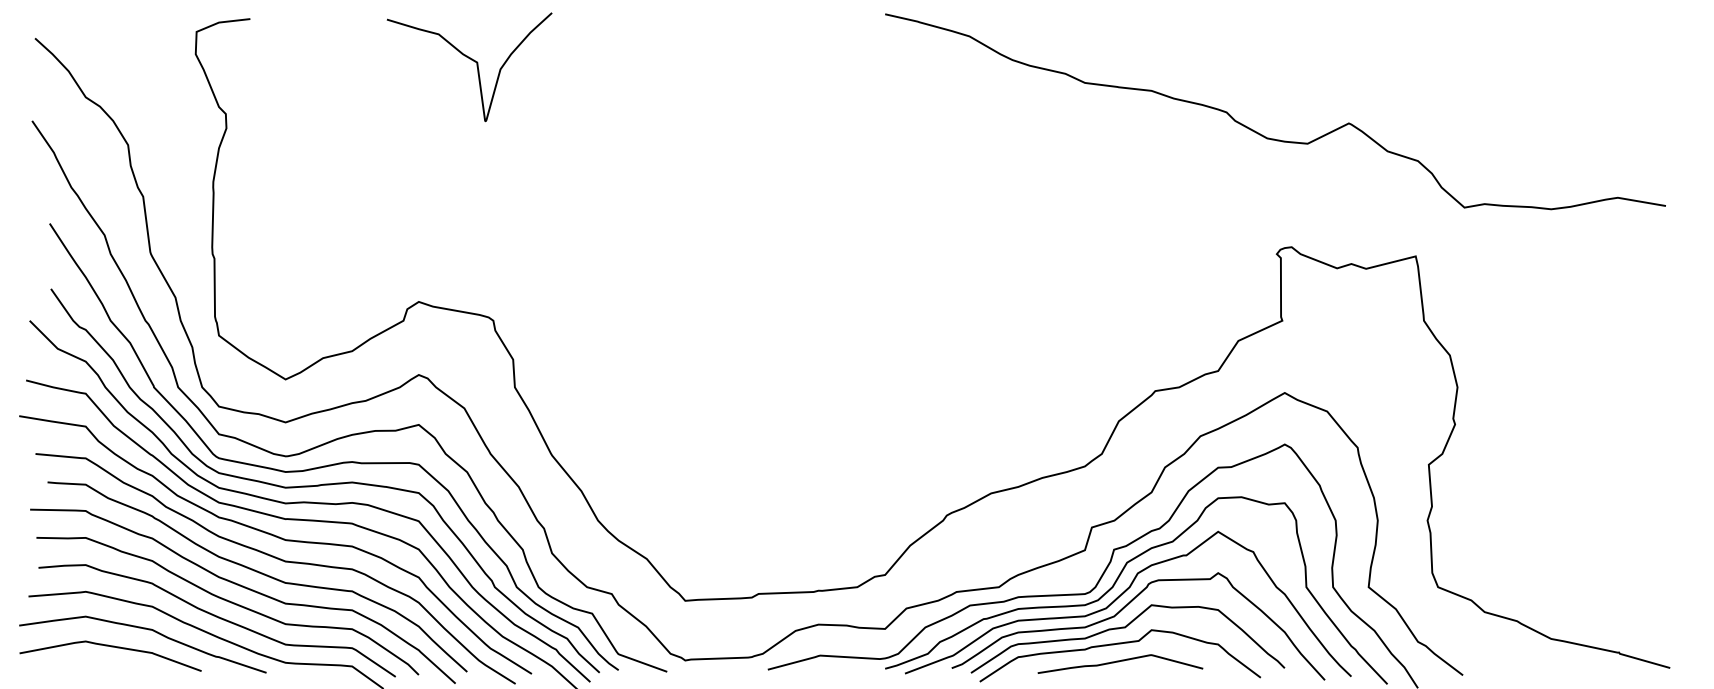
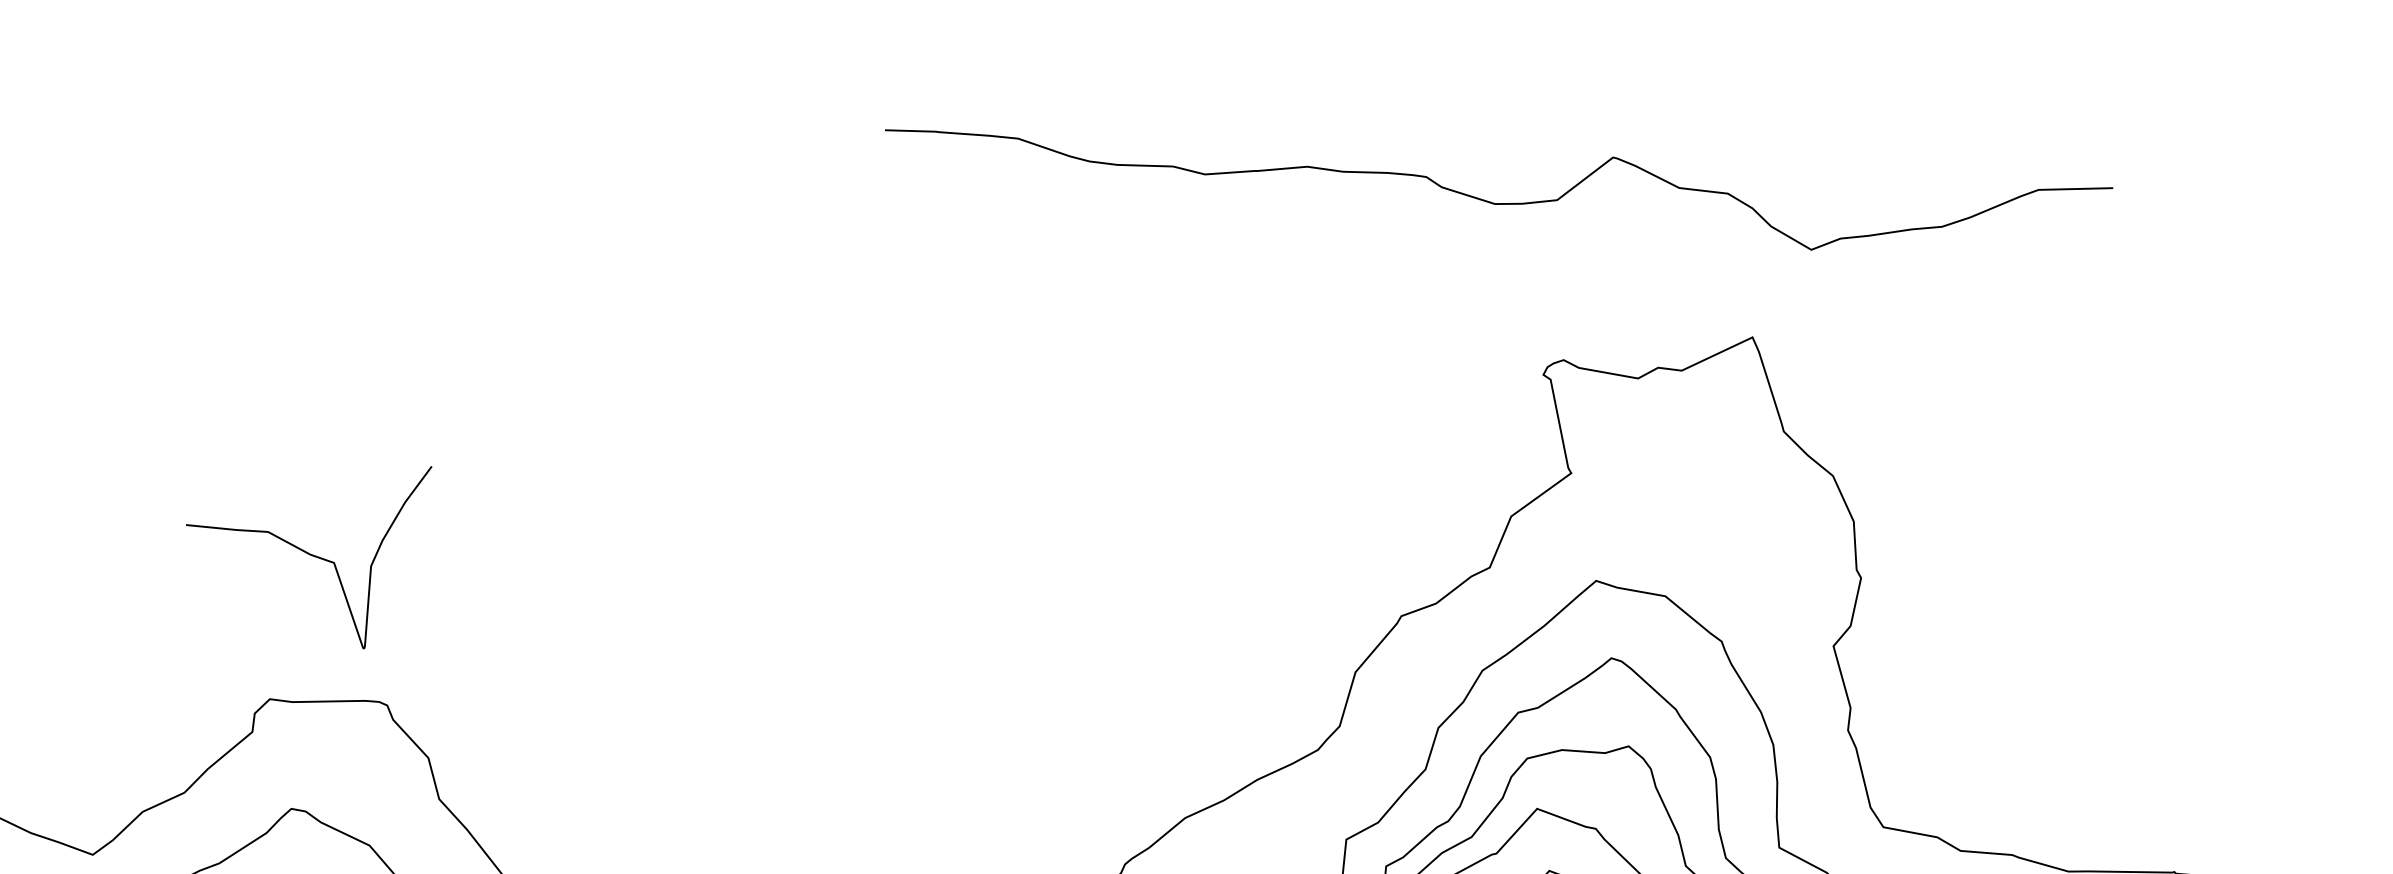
curve: (476, 66) -> (334, 569), moved

